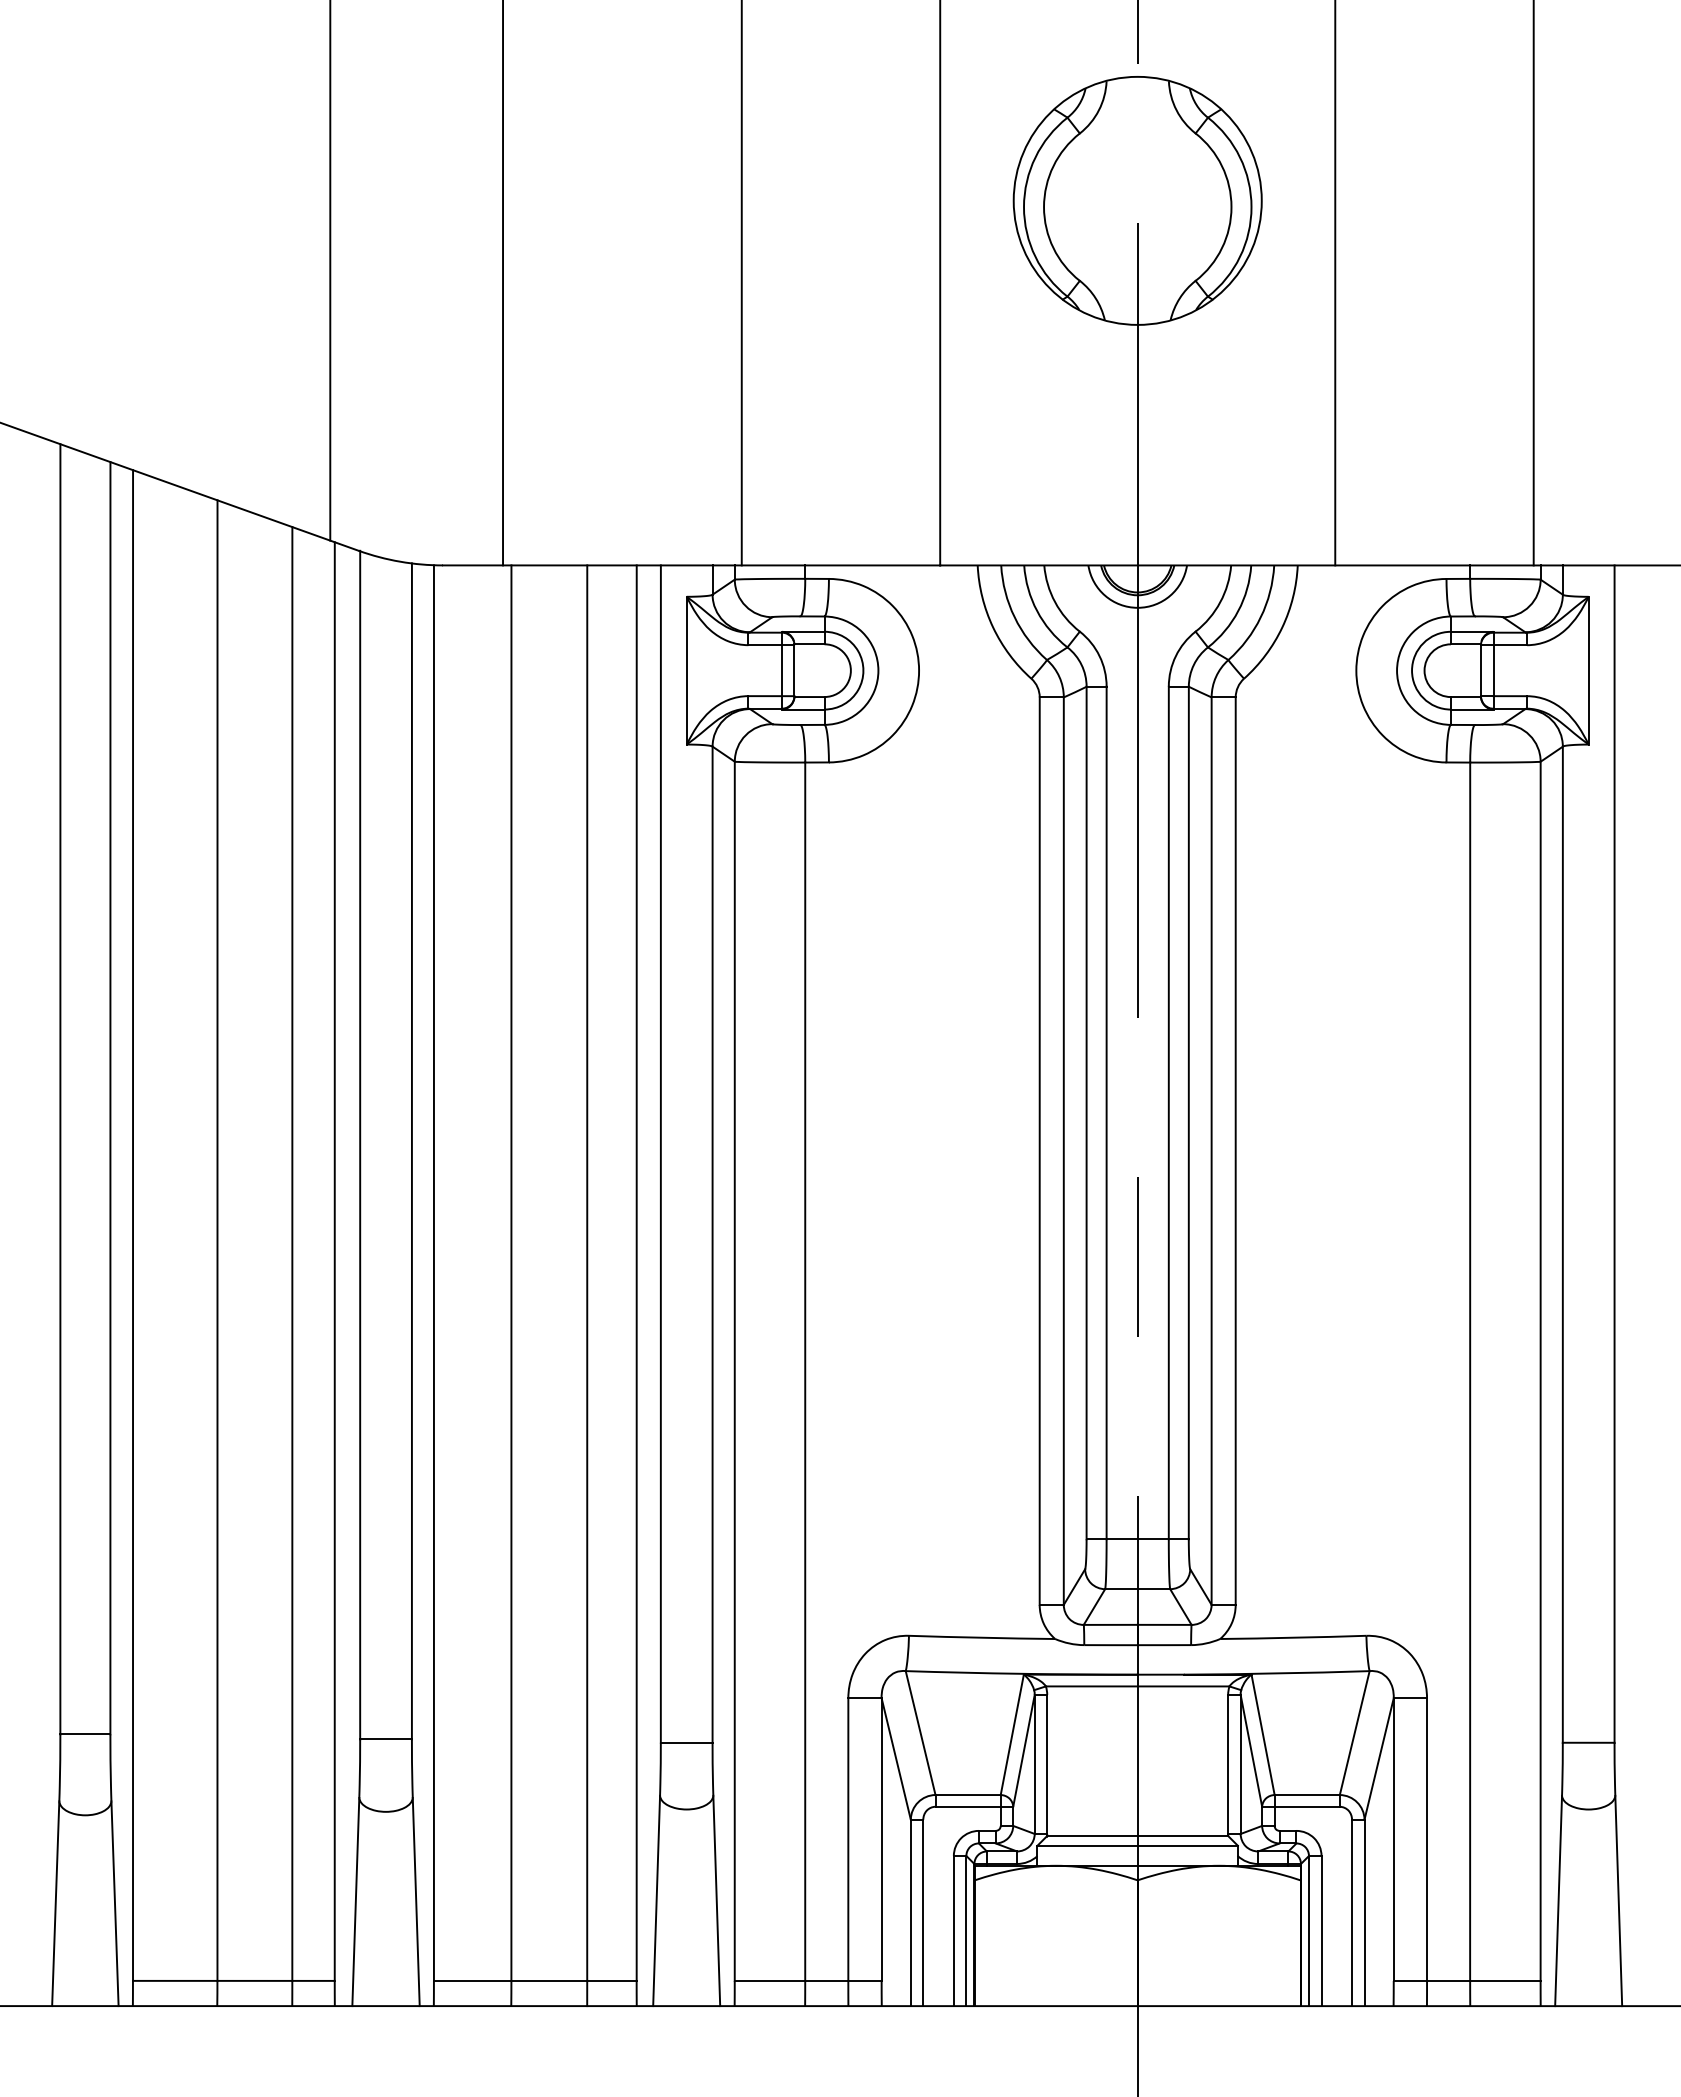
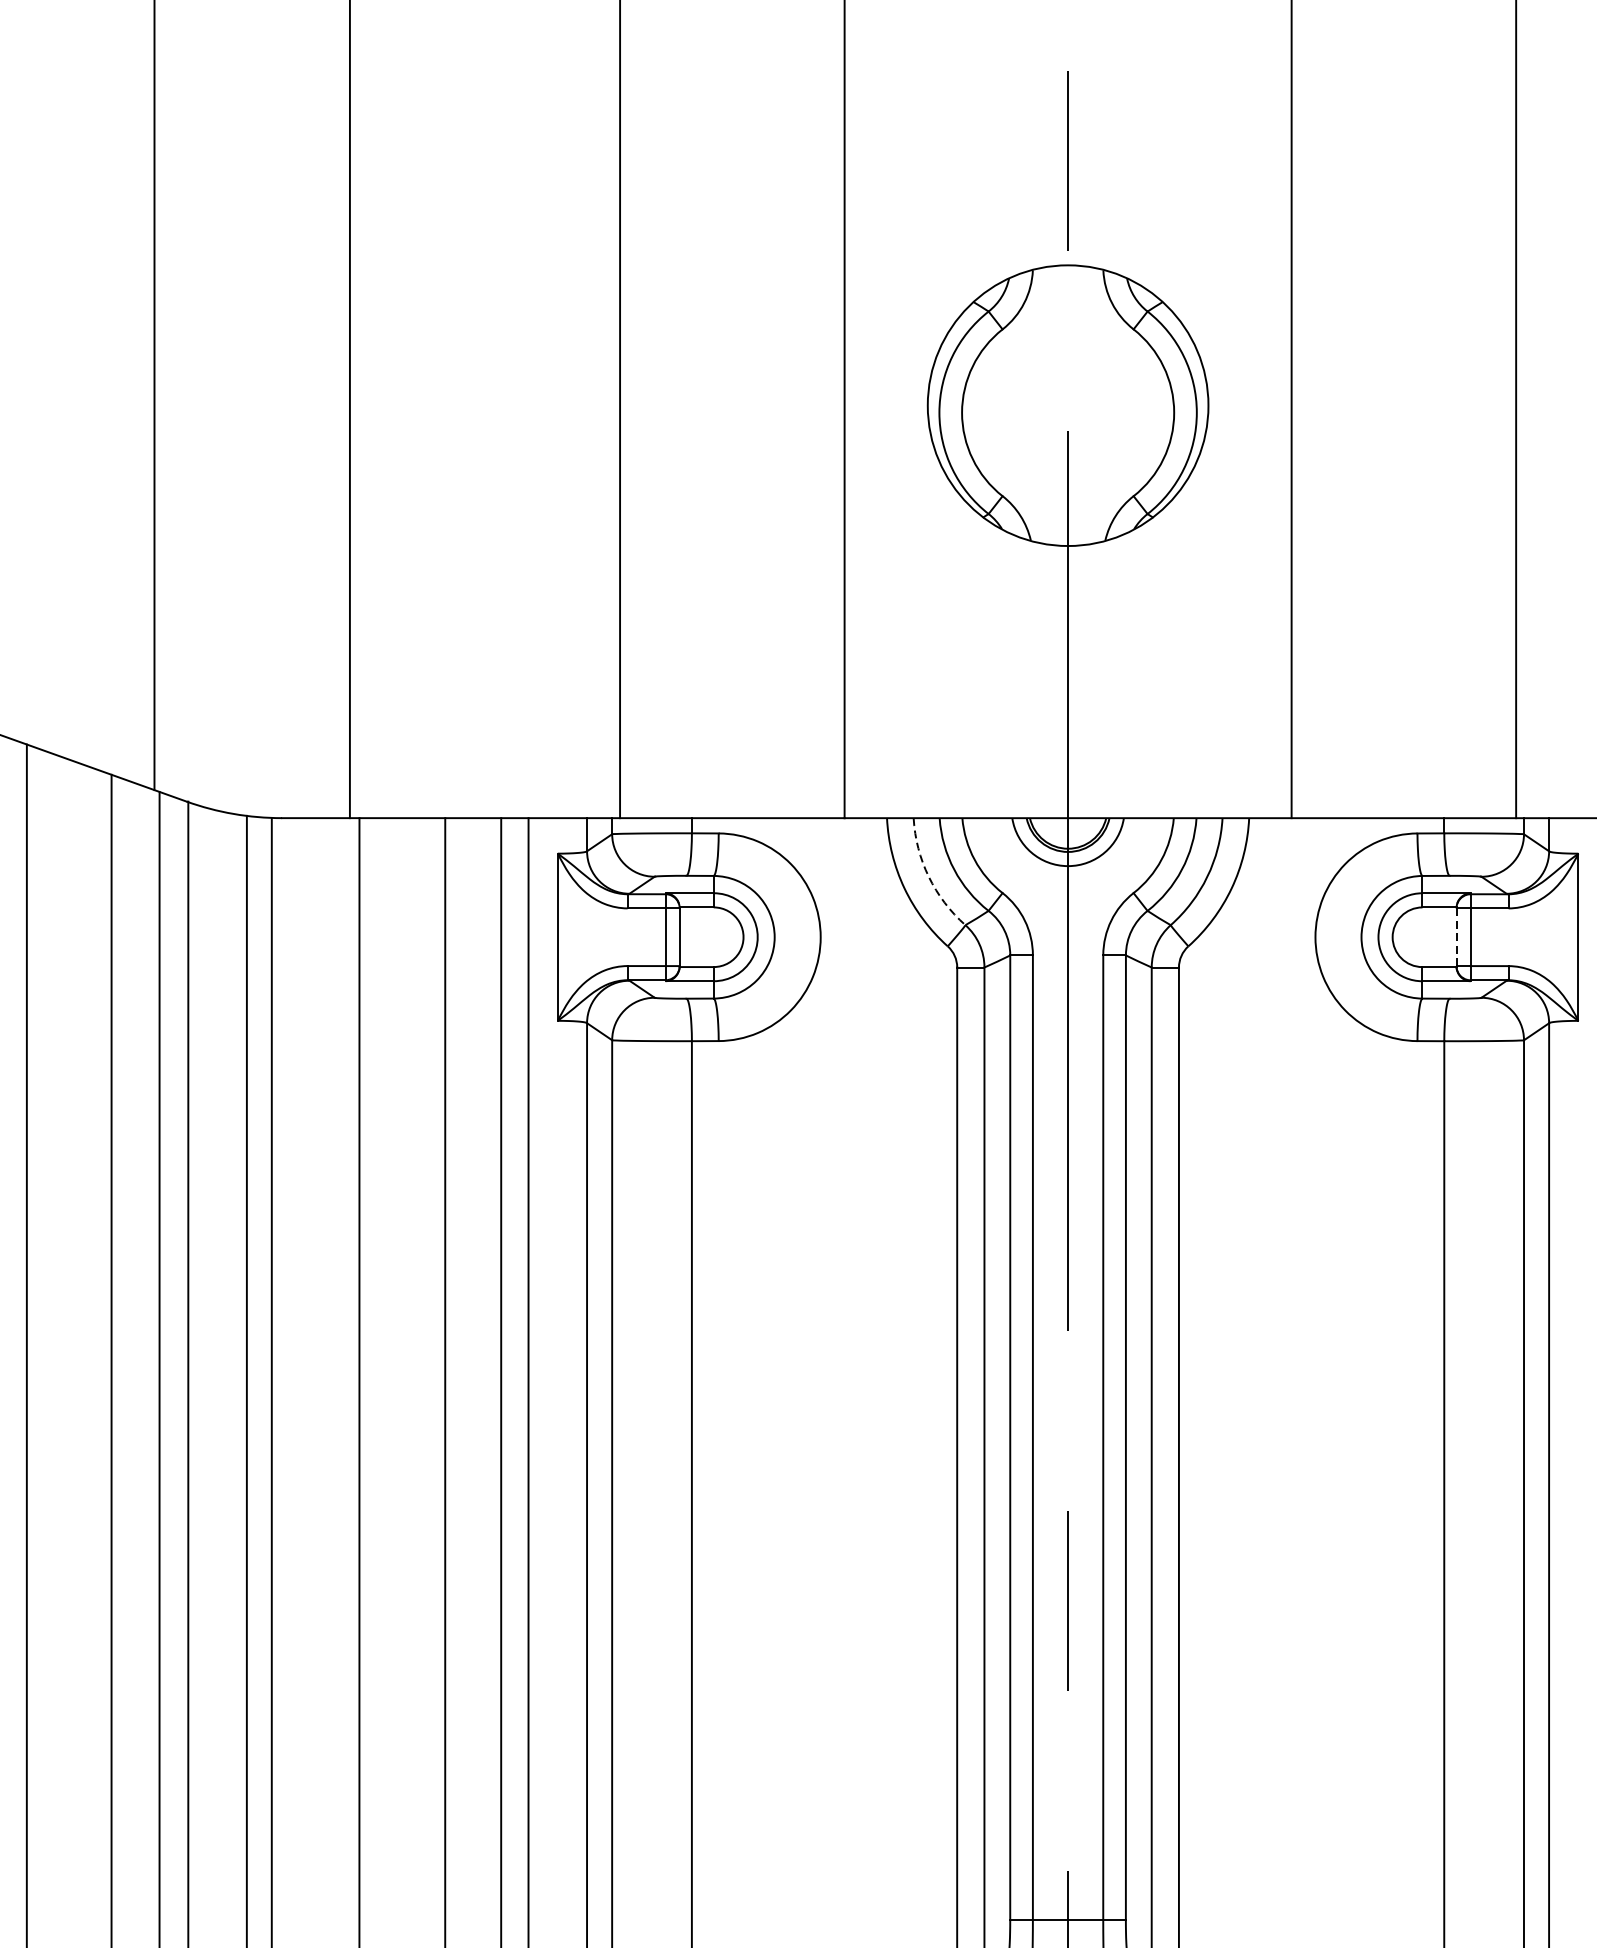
arc: (1014, 617) -> (928, 877), solid -> dashed
line: (1480, 671) -> (1455, 938), solid -> dashed

